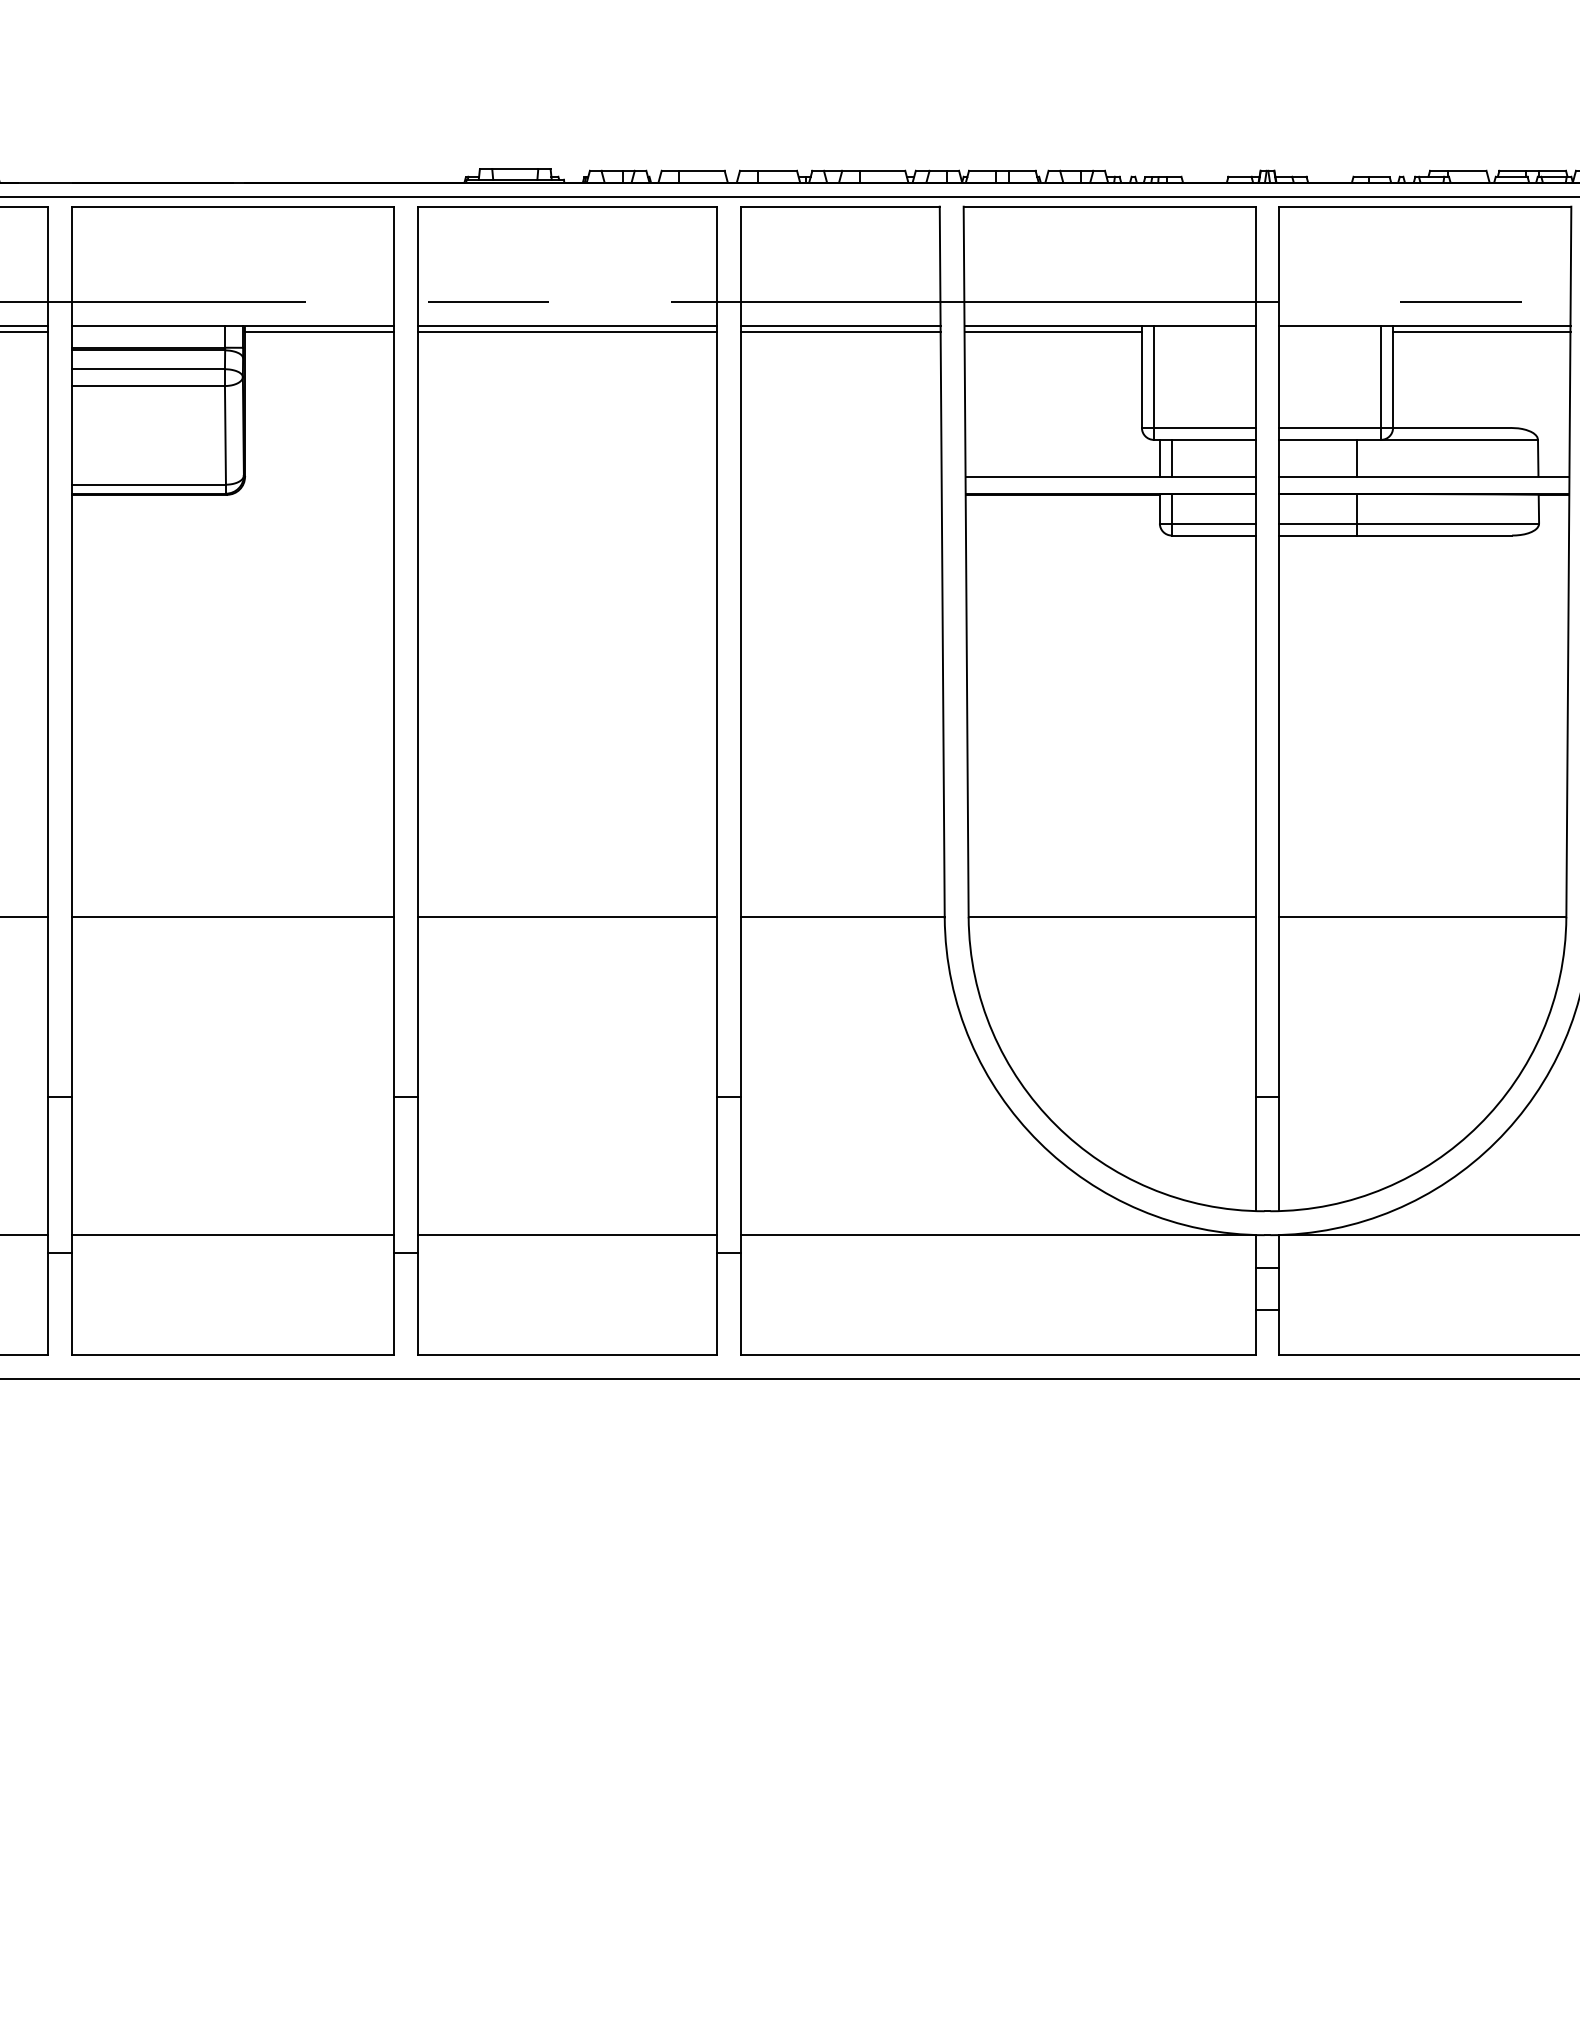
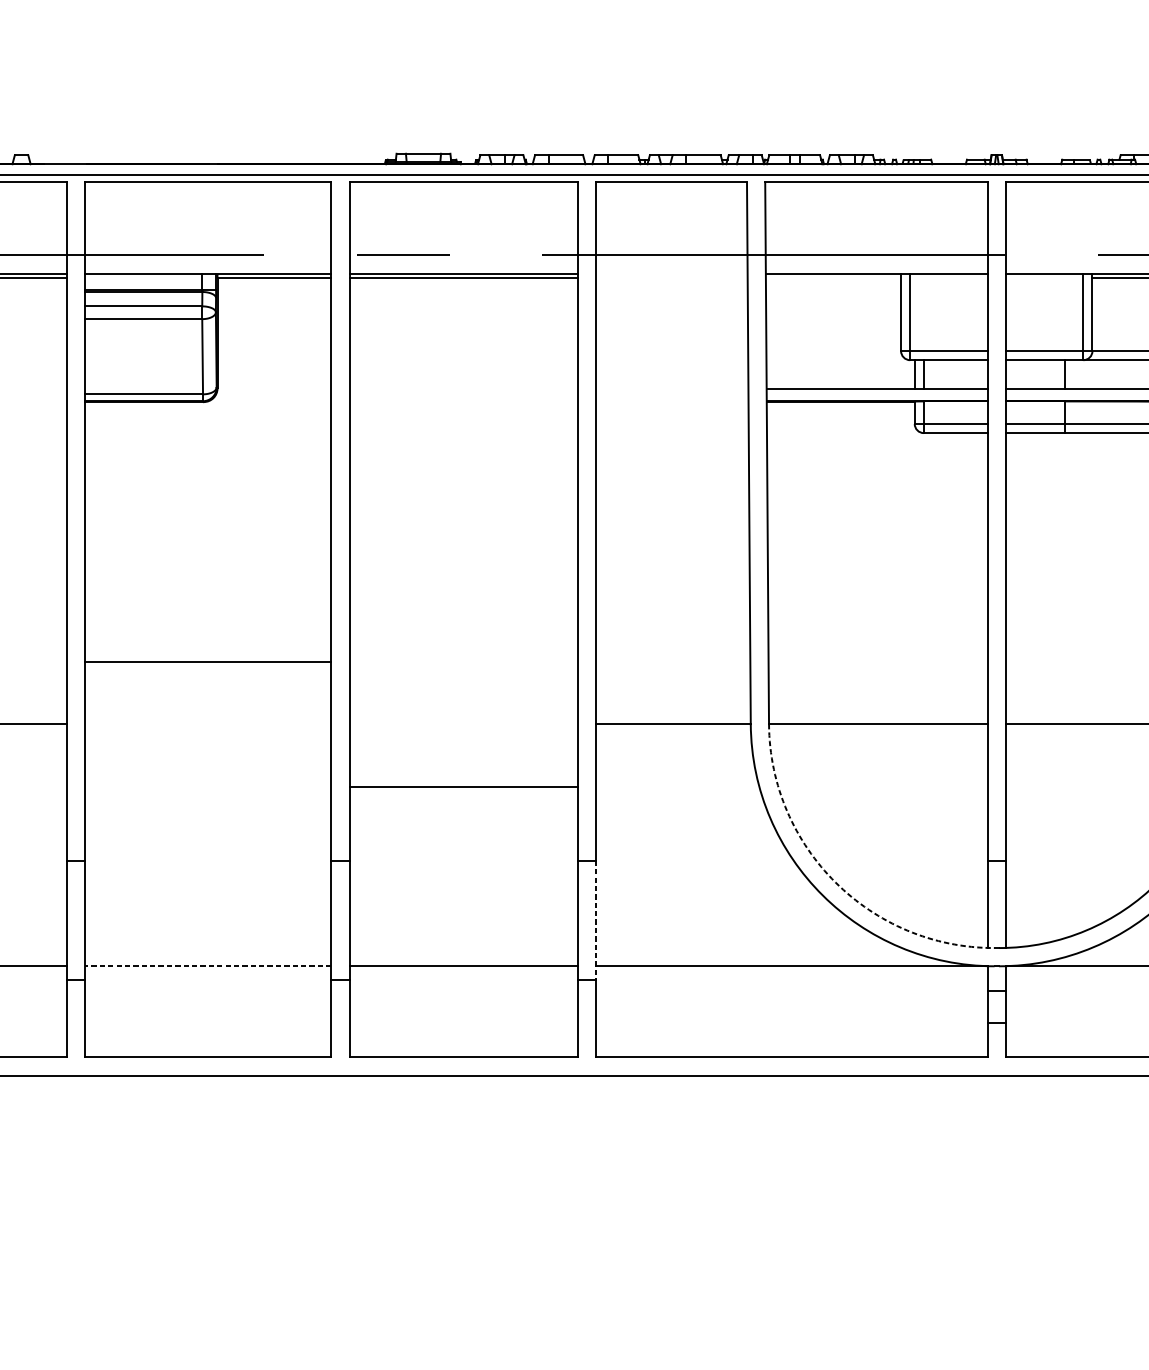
line: (840, 326) -> (671, 273), removed
line: (840, 332) -> (671, 278), removed
line: (1052, 332) -> (832, 278), removed
line: (232, 917) -> (207, 662), moved
line: (567, 917) -> (463, 787), moved
arc: (1056, 1125) -> (835, 882), solid -> dashed
line: (741, 1175) -> (595, 920), solid -> dashed
line: (232, 1235) -> (207, 966), solid -> dashed

